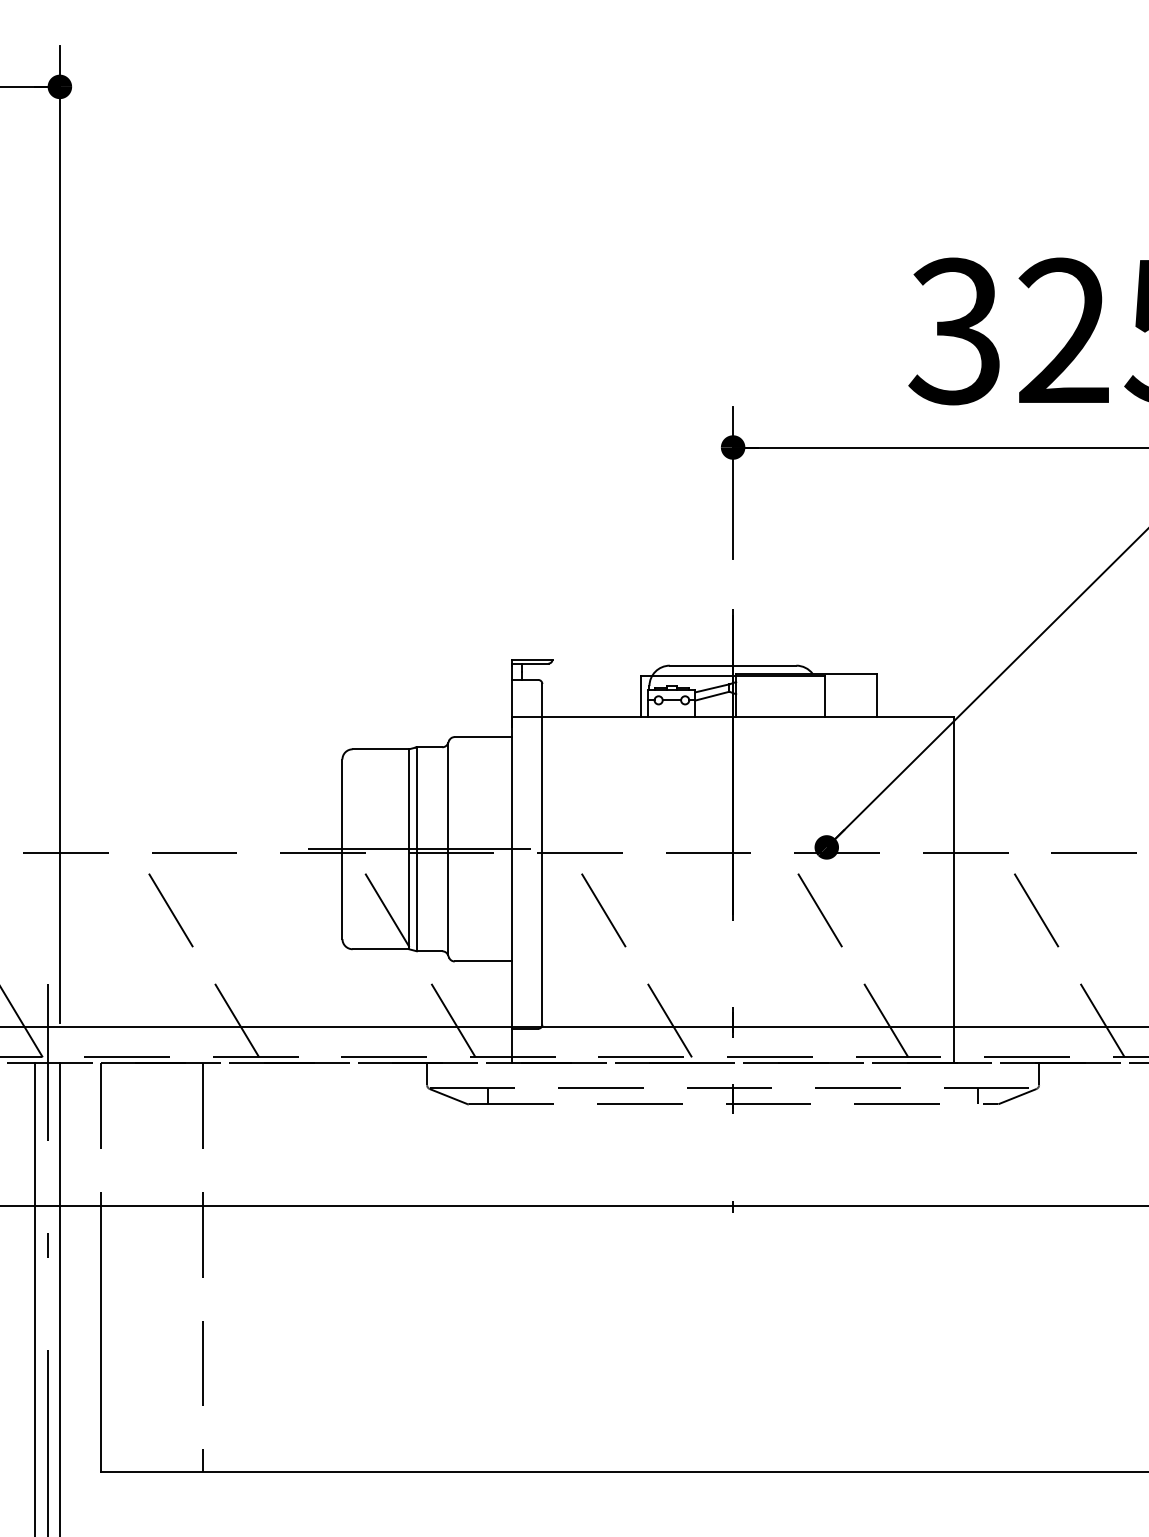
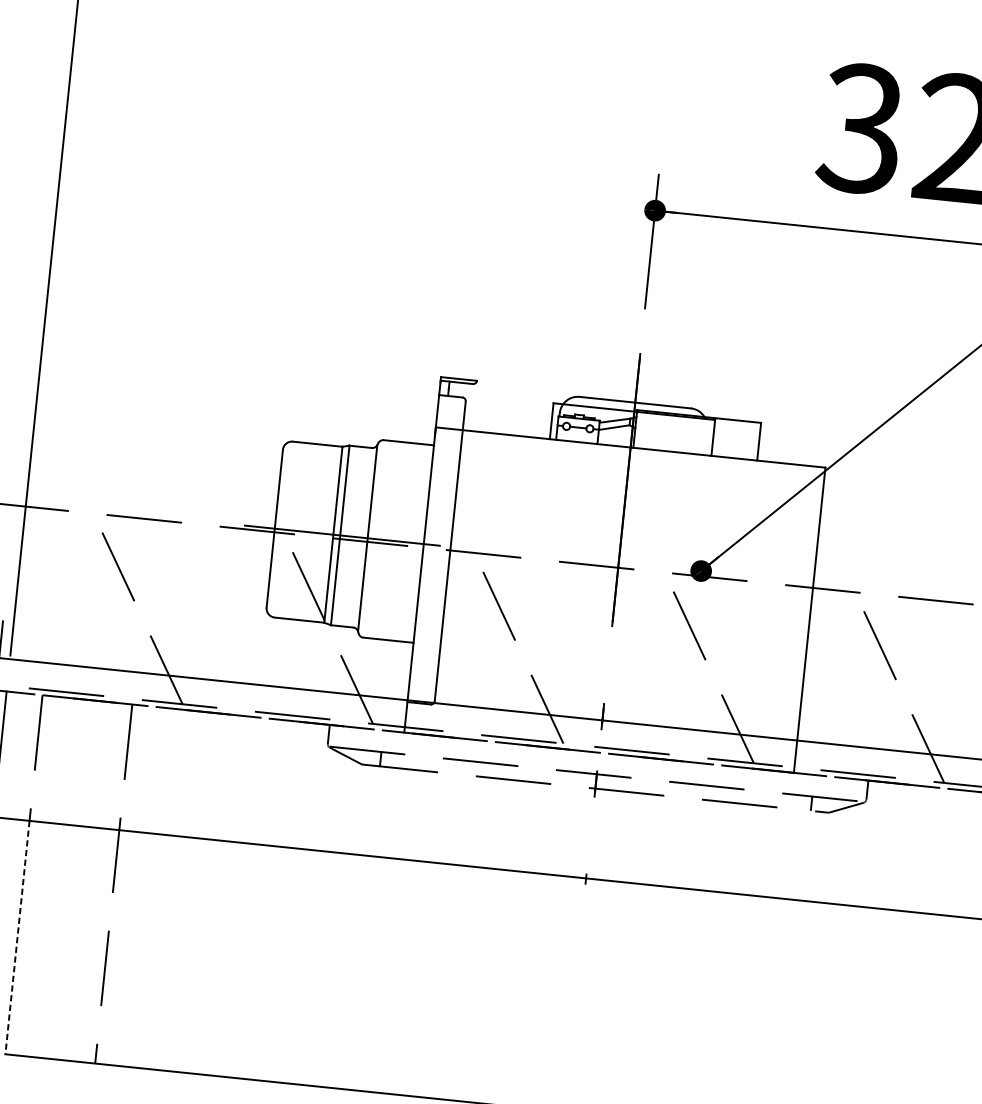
line: (100, 1338) -> (17, 937), solid -> dashed

